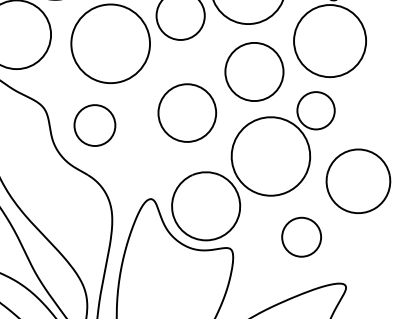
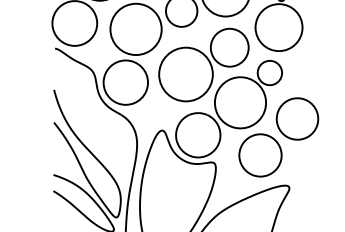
circle: (186, 113) -> (185, 74), size x1.43
circle: (94, 125) -> (125, 82), size x1.67
circle: (301, 237) -> (260, 155), size x1.67

